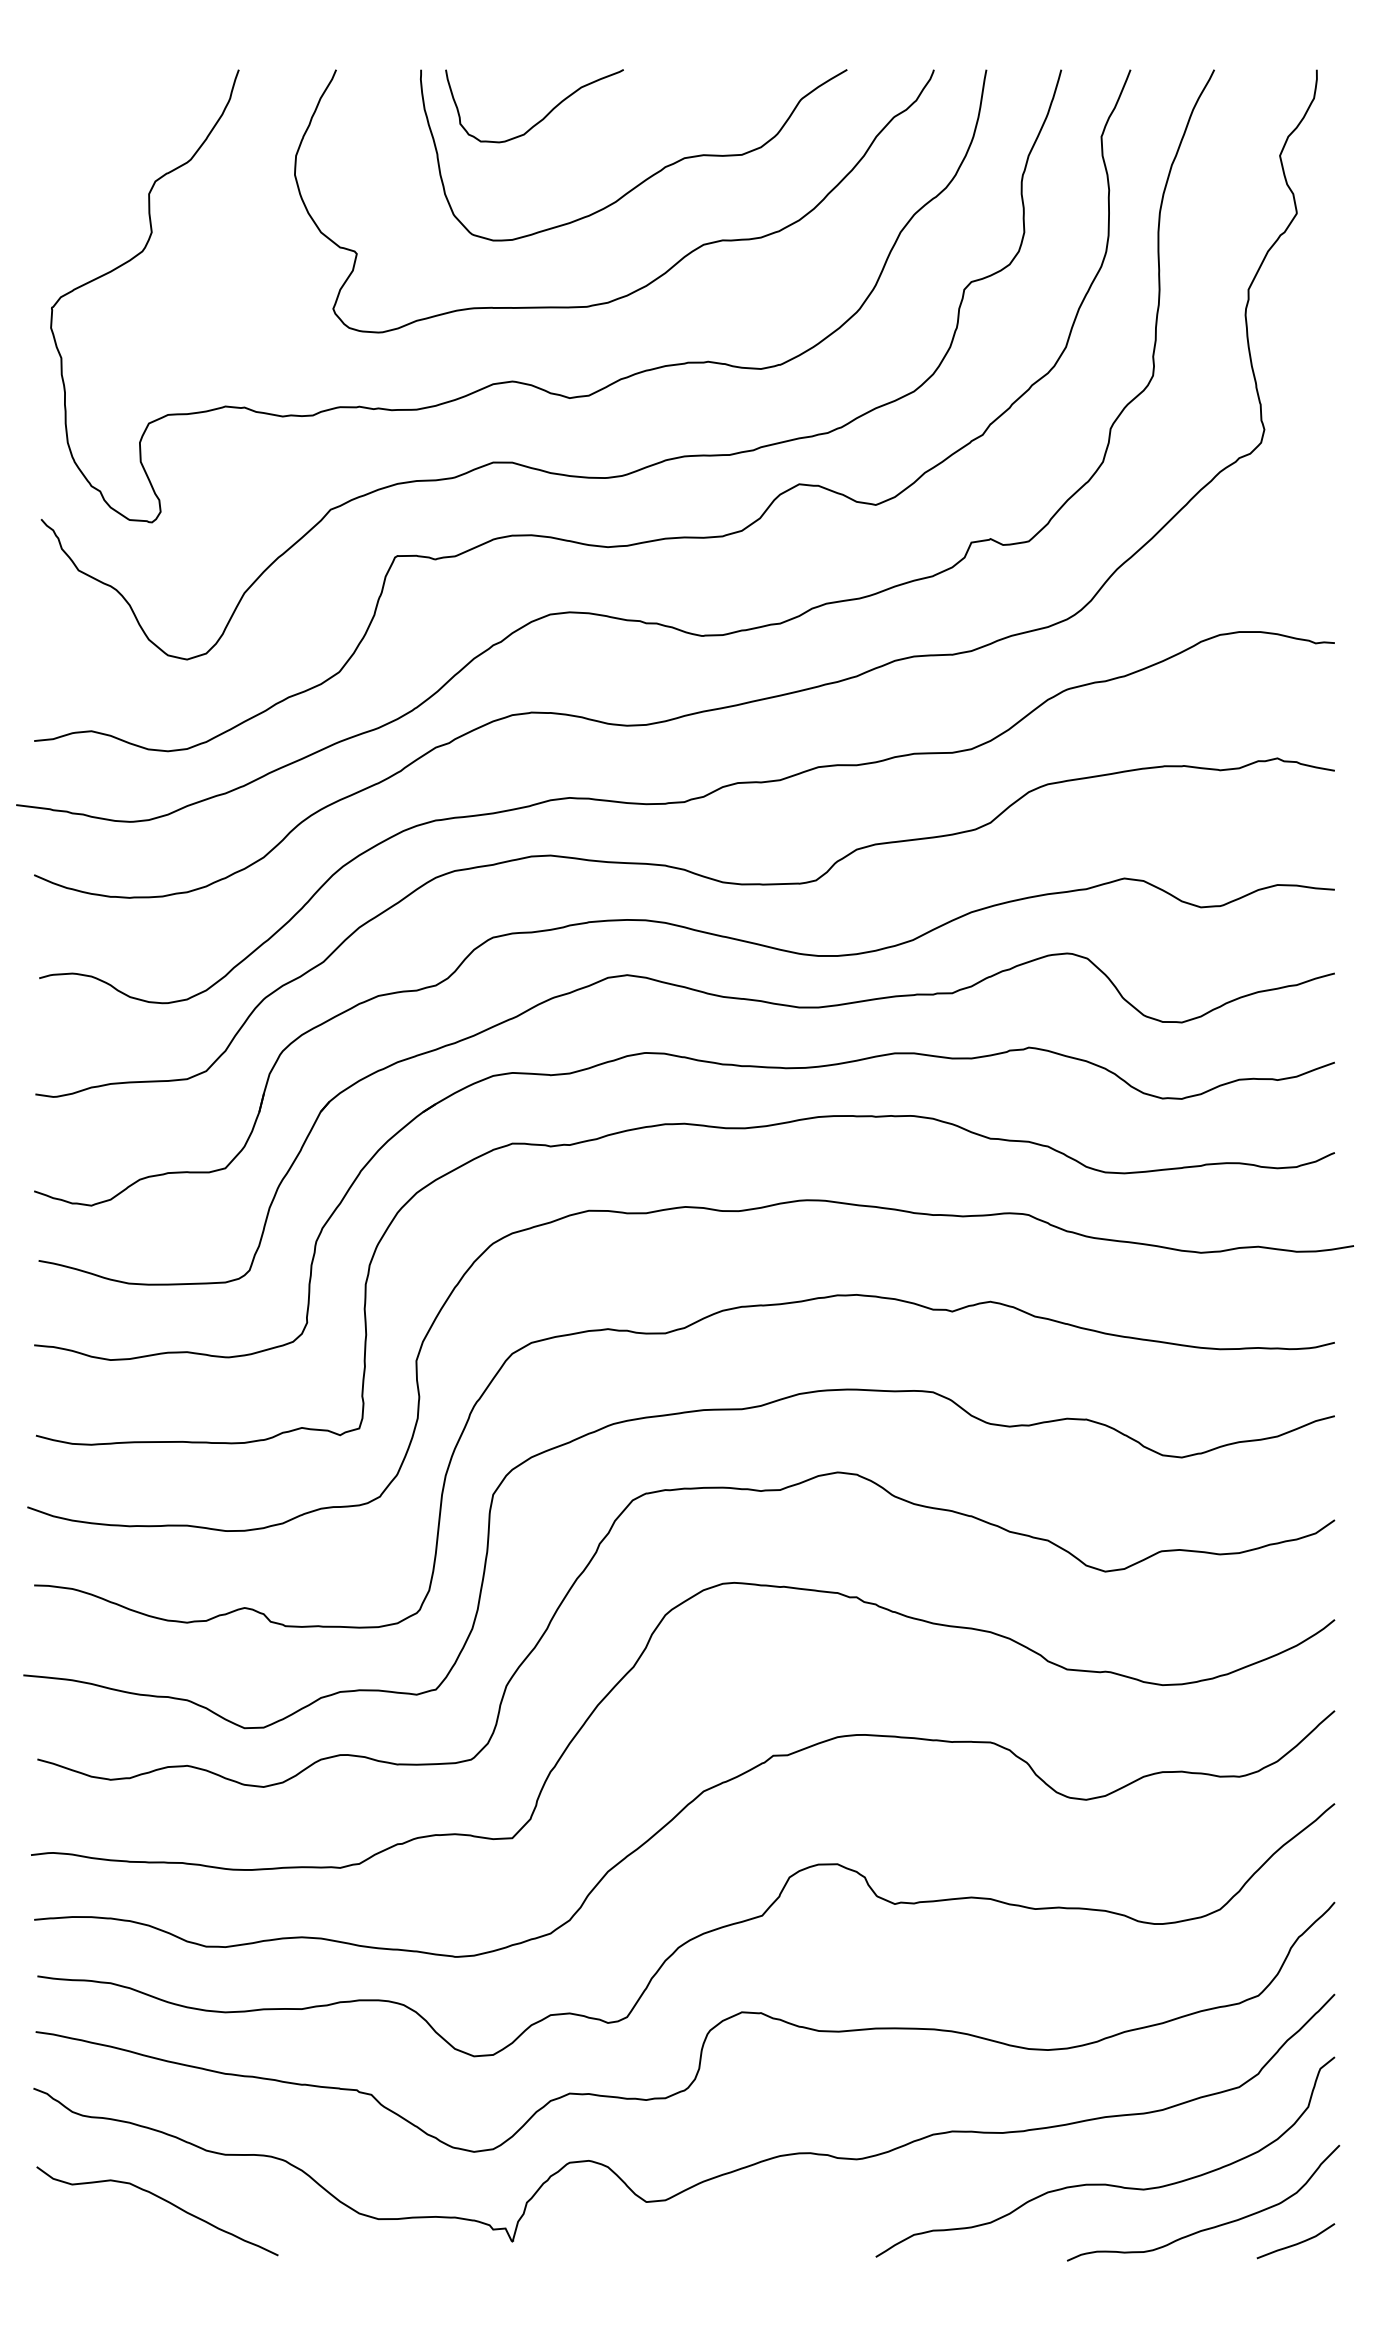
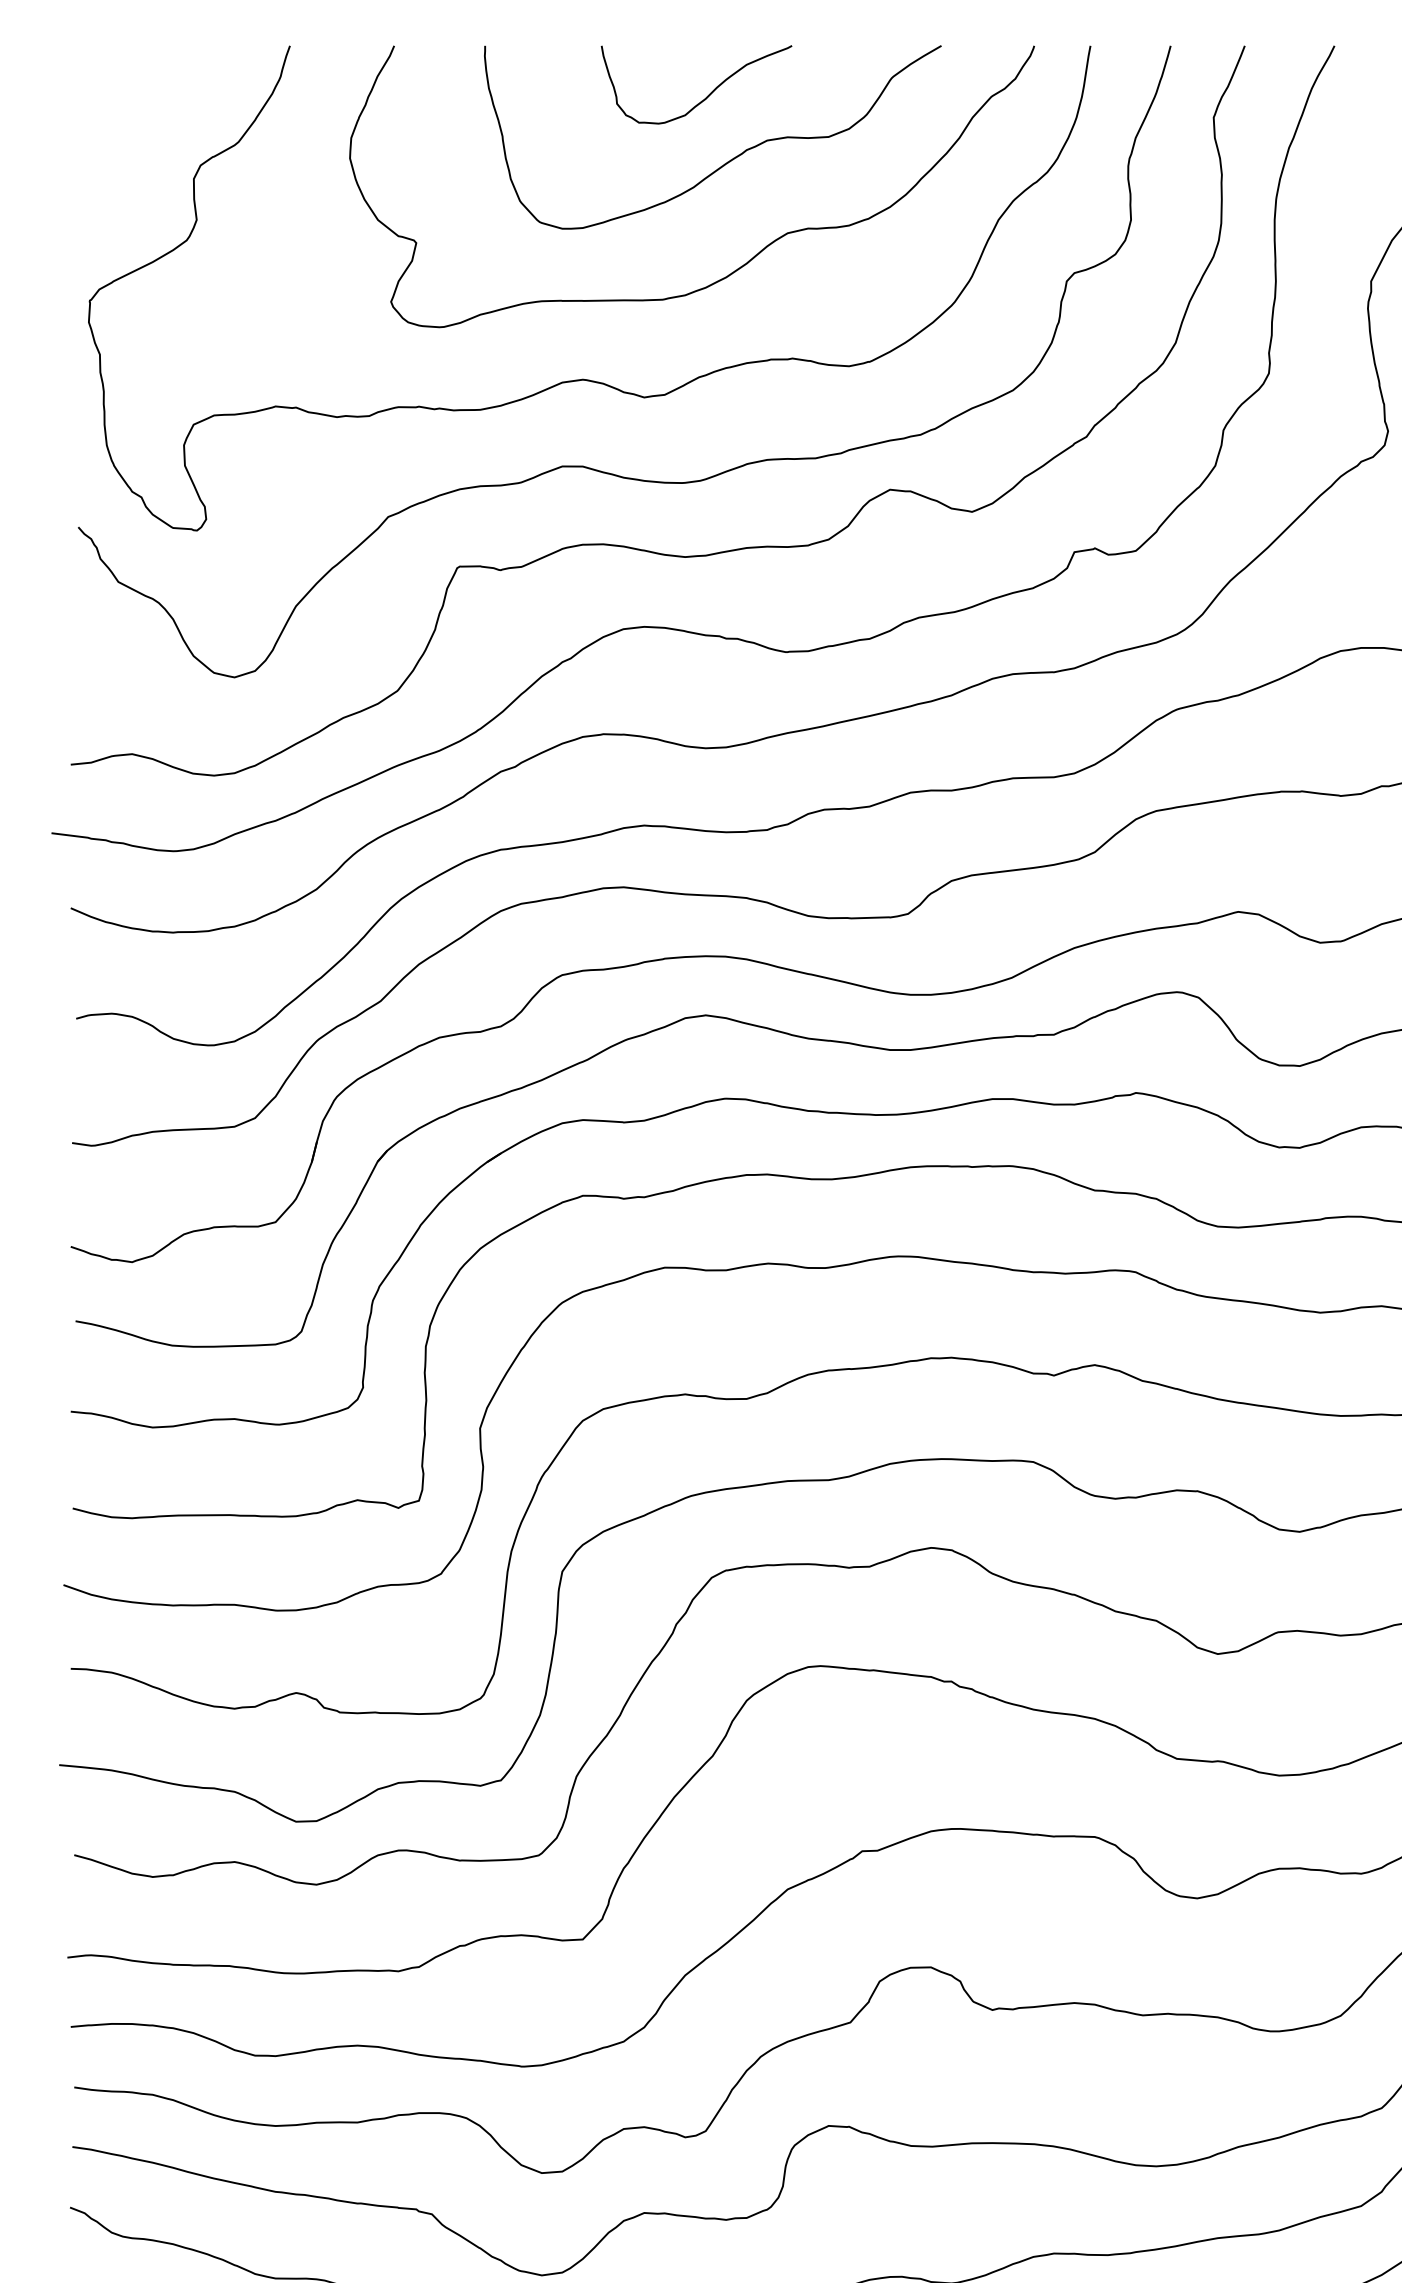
curve: (544, 116) -> (707, 95), moved

